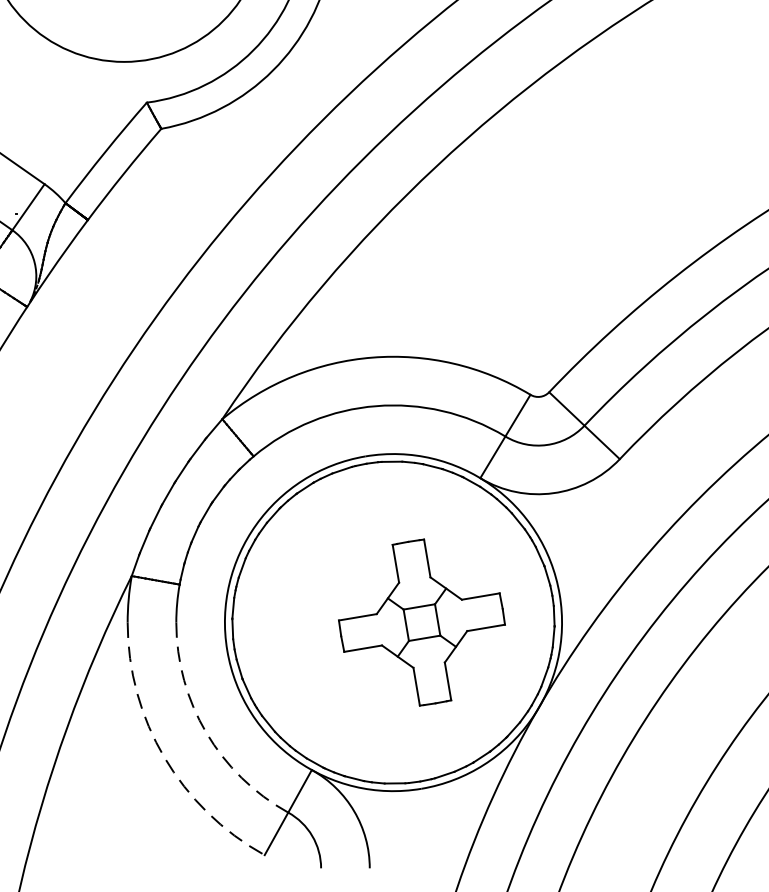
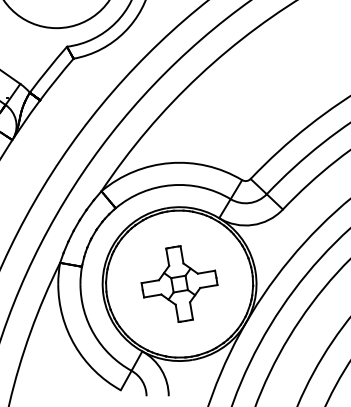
part: (421, 621) -> (179, 283), moved
arc: (207, 732) -> (94, 334), dashed -> solid
arc: (165, 757) -> (75, 345), dashed -> solid

